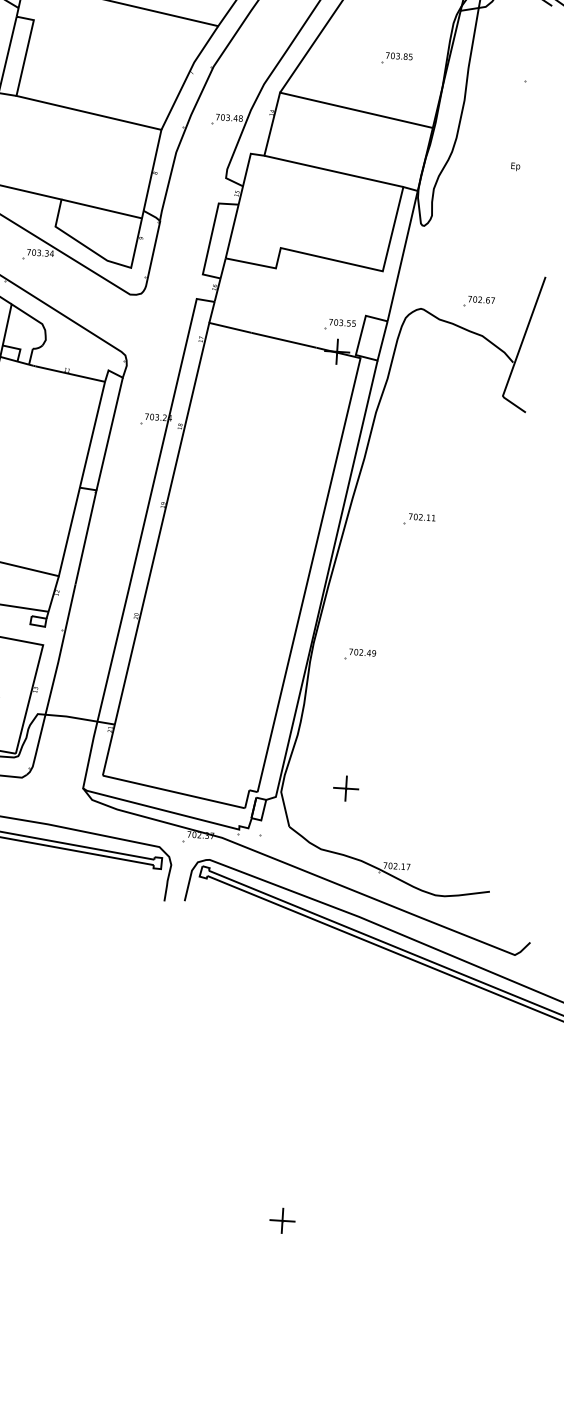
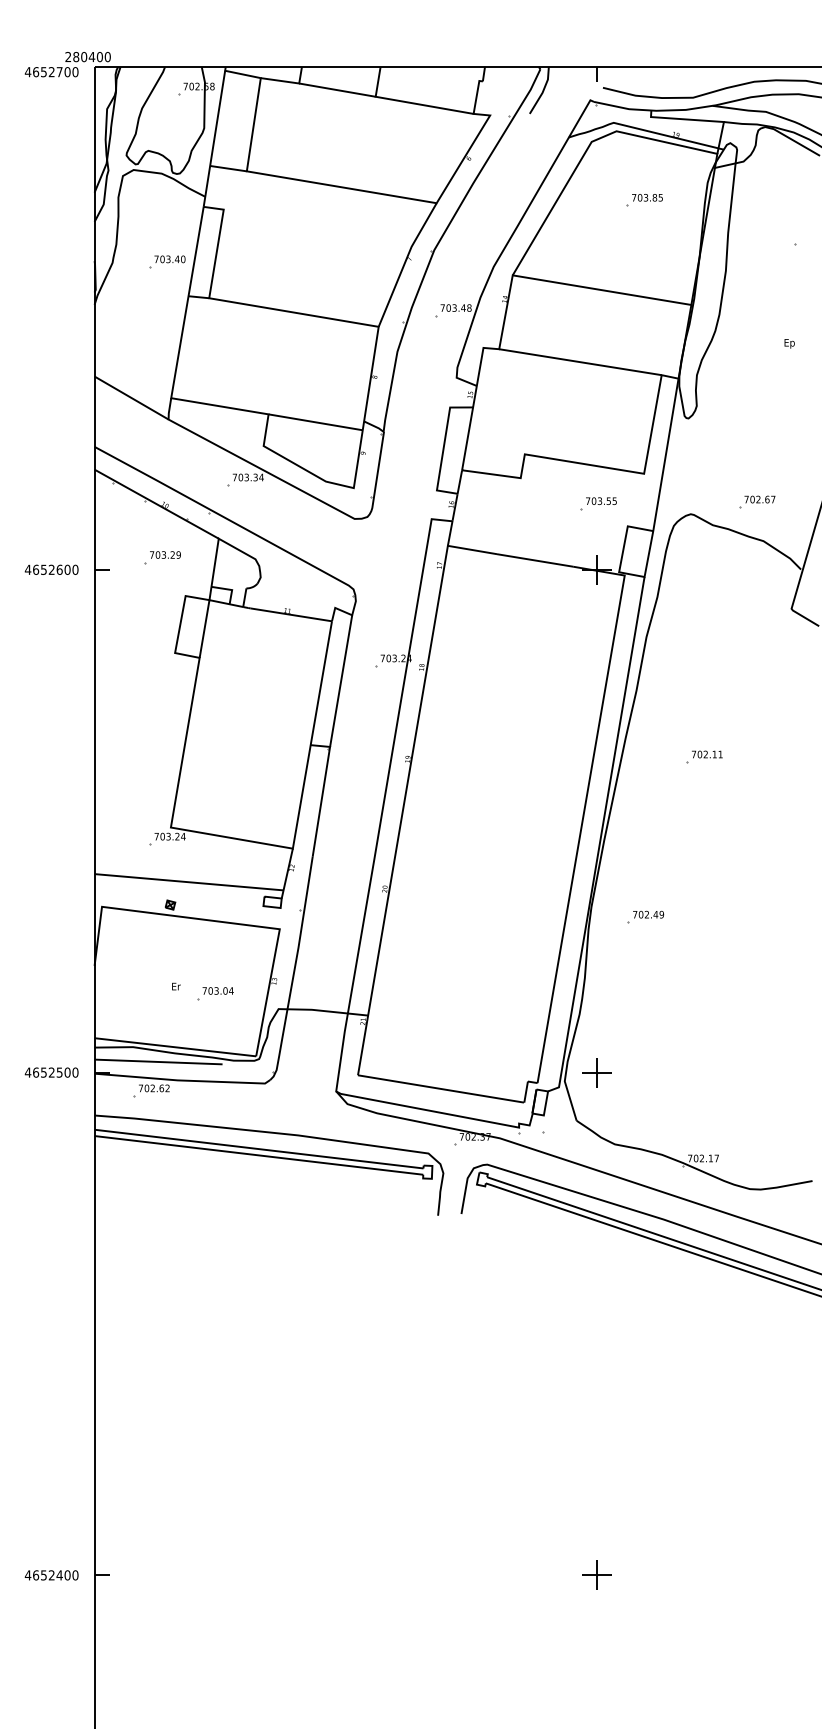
part: (396, 58) -> (644, 200), moved
part: (339, 324) -> (598, 503), moved
part: (345, 788) -> (596, 1072), moved

